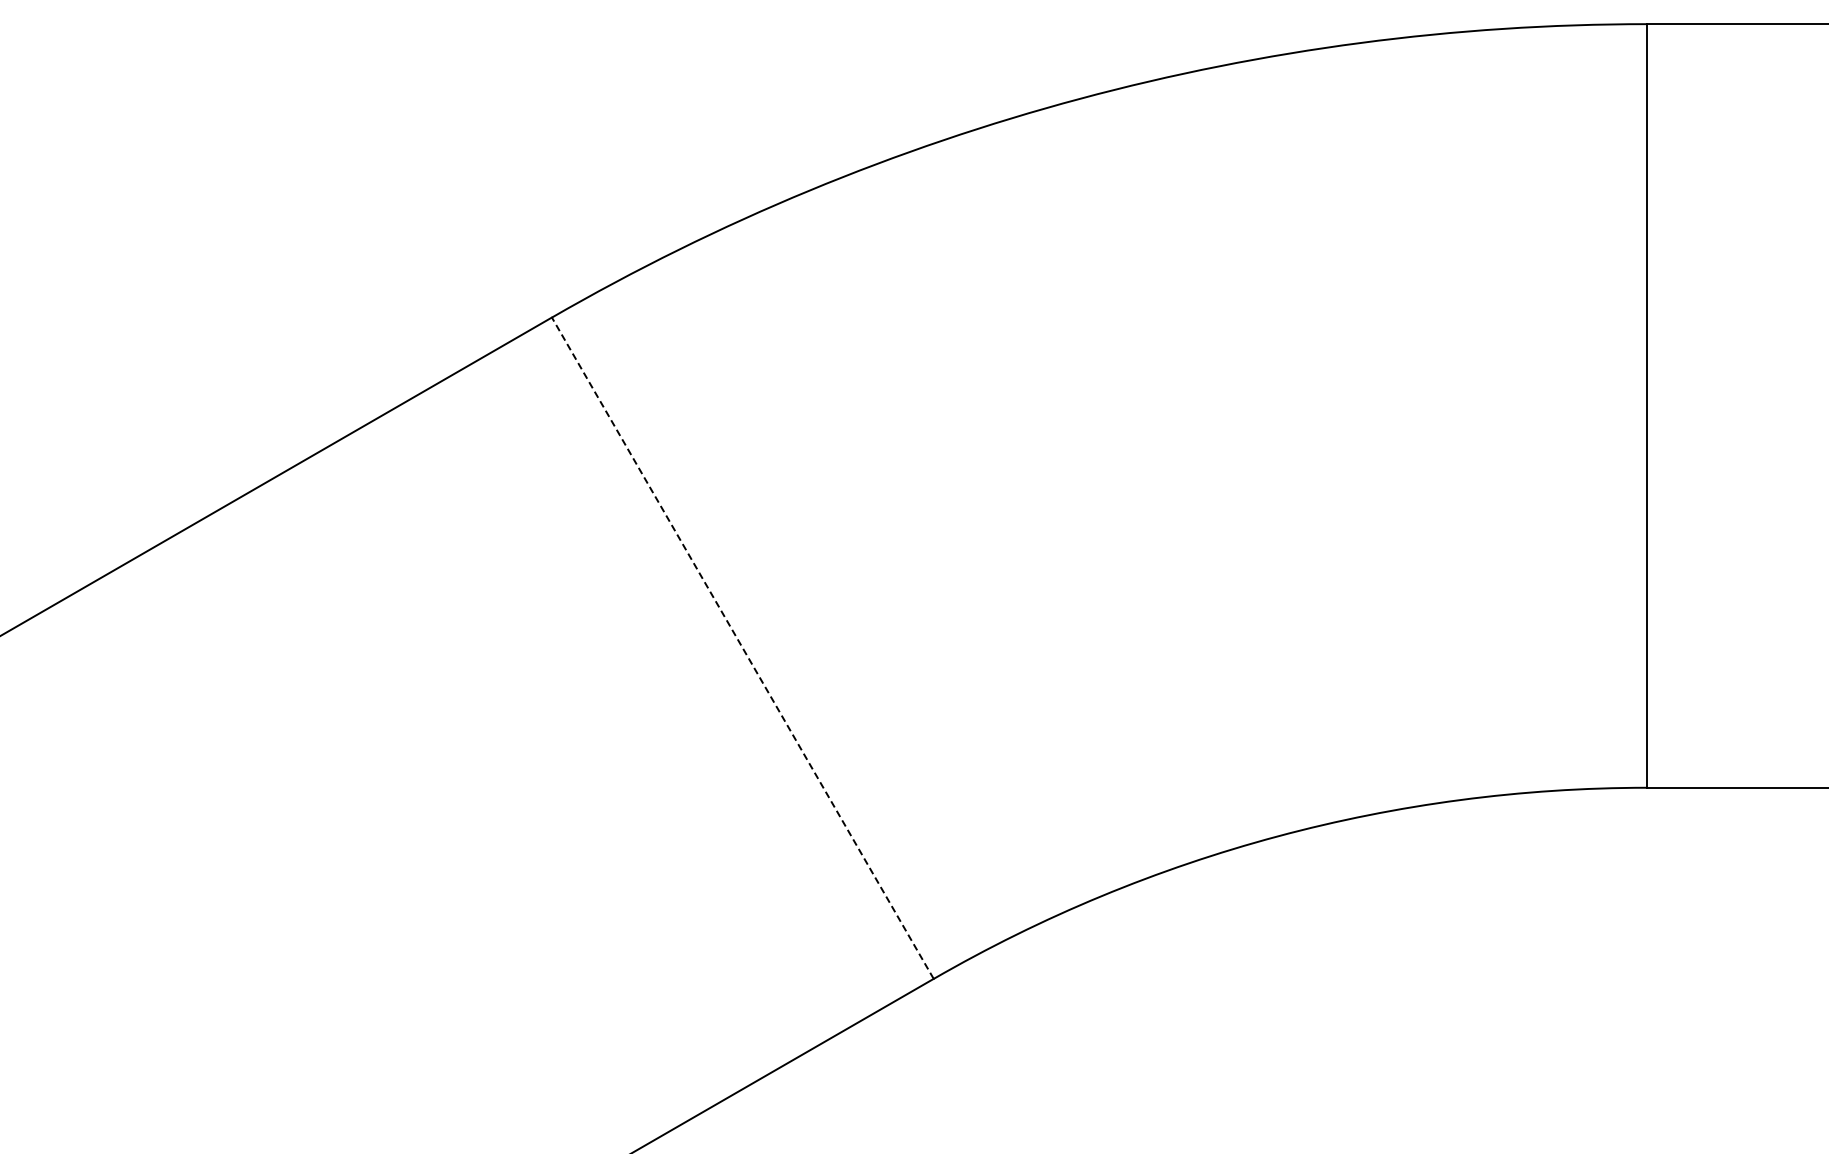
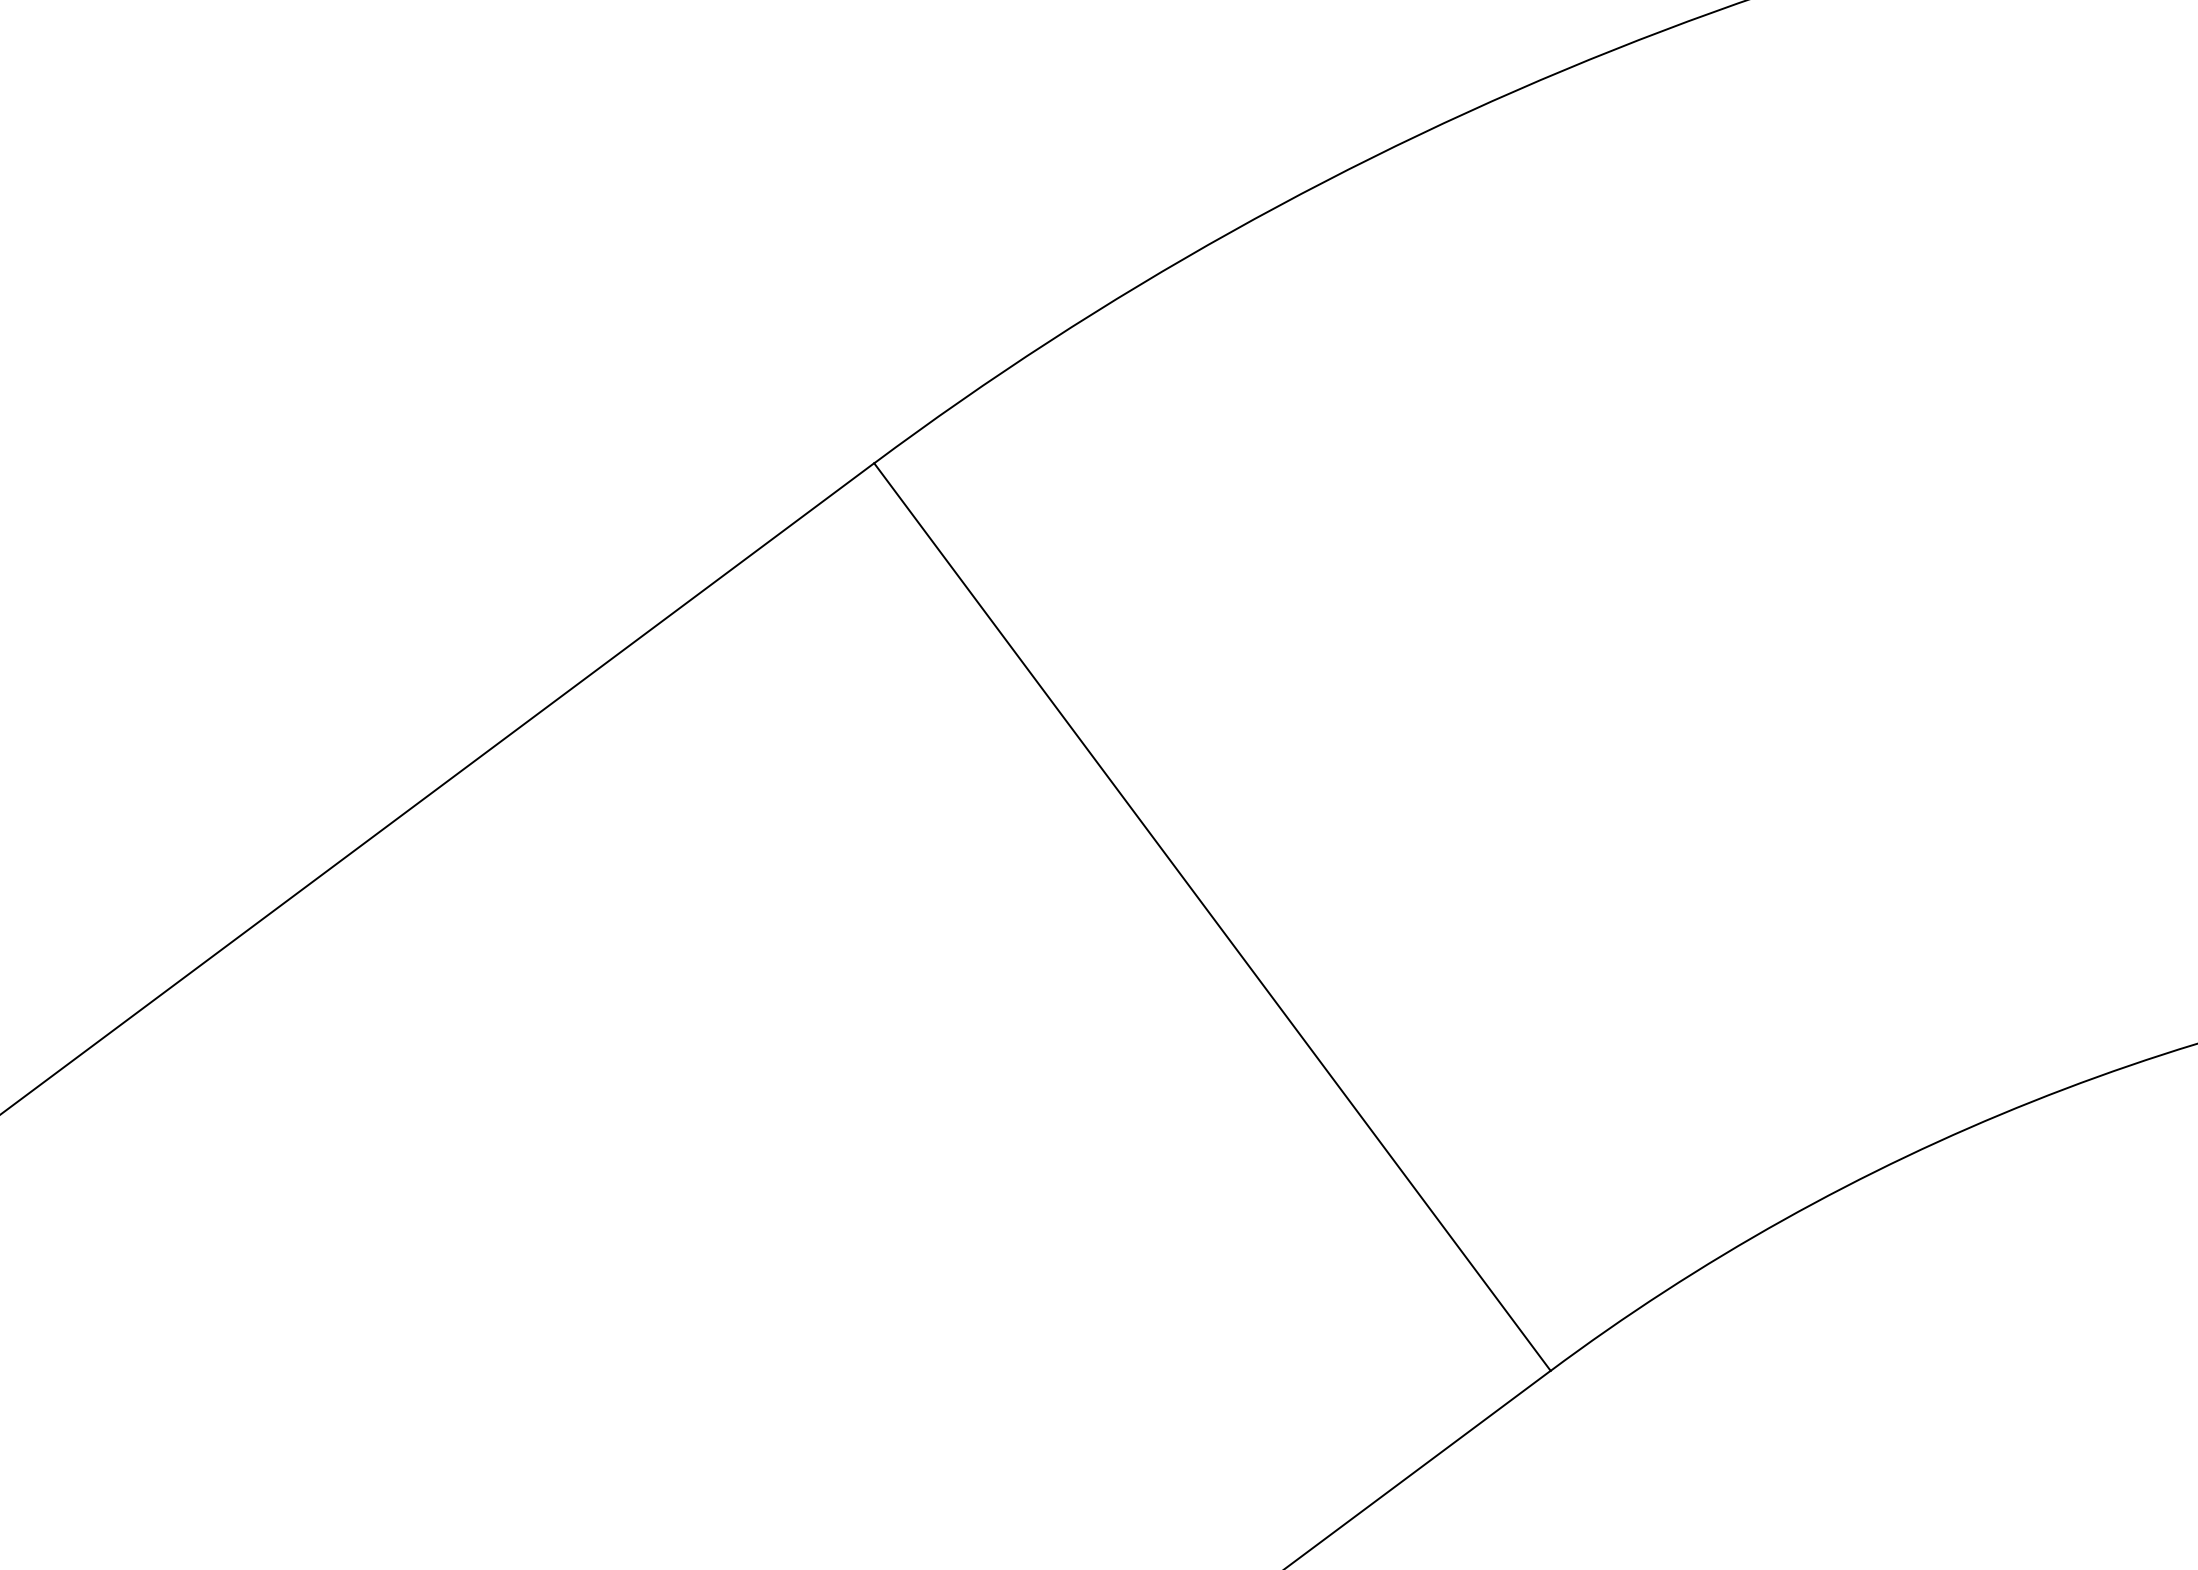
line: (742, 648) -> (1211, 917), dashed -> solid

